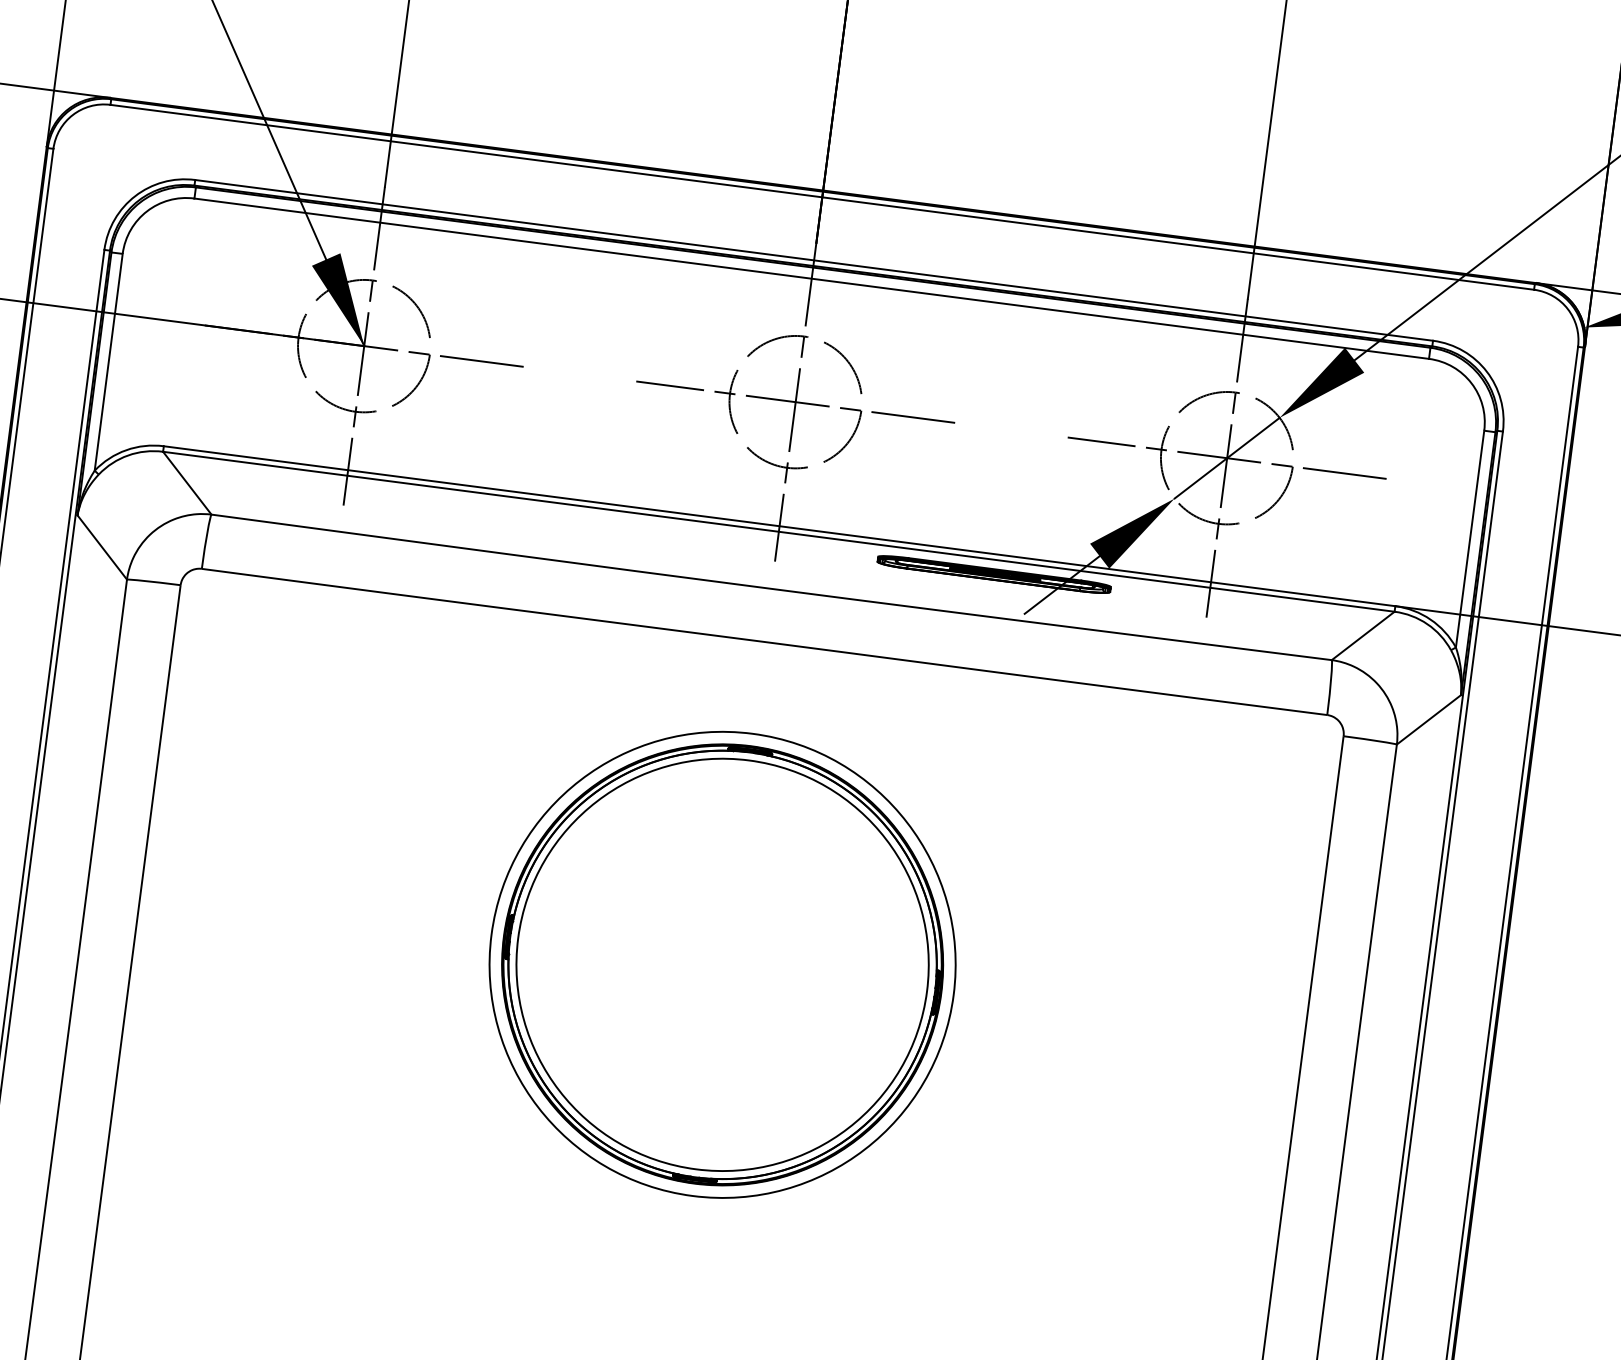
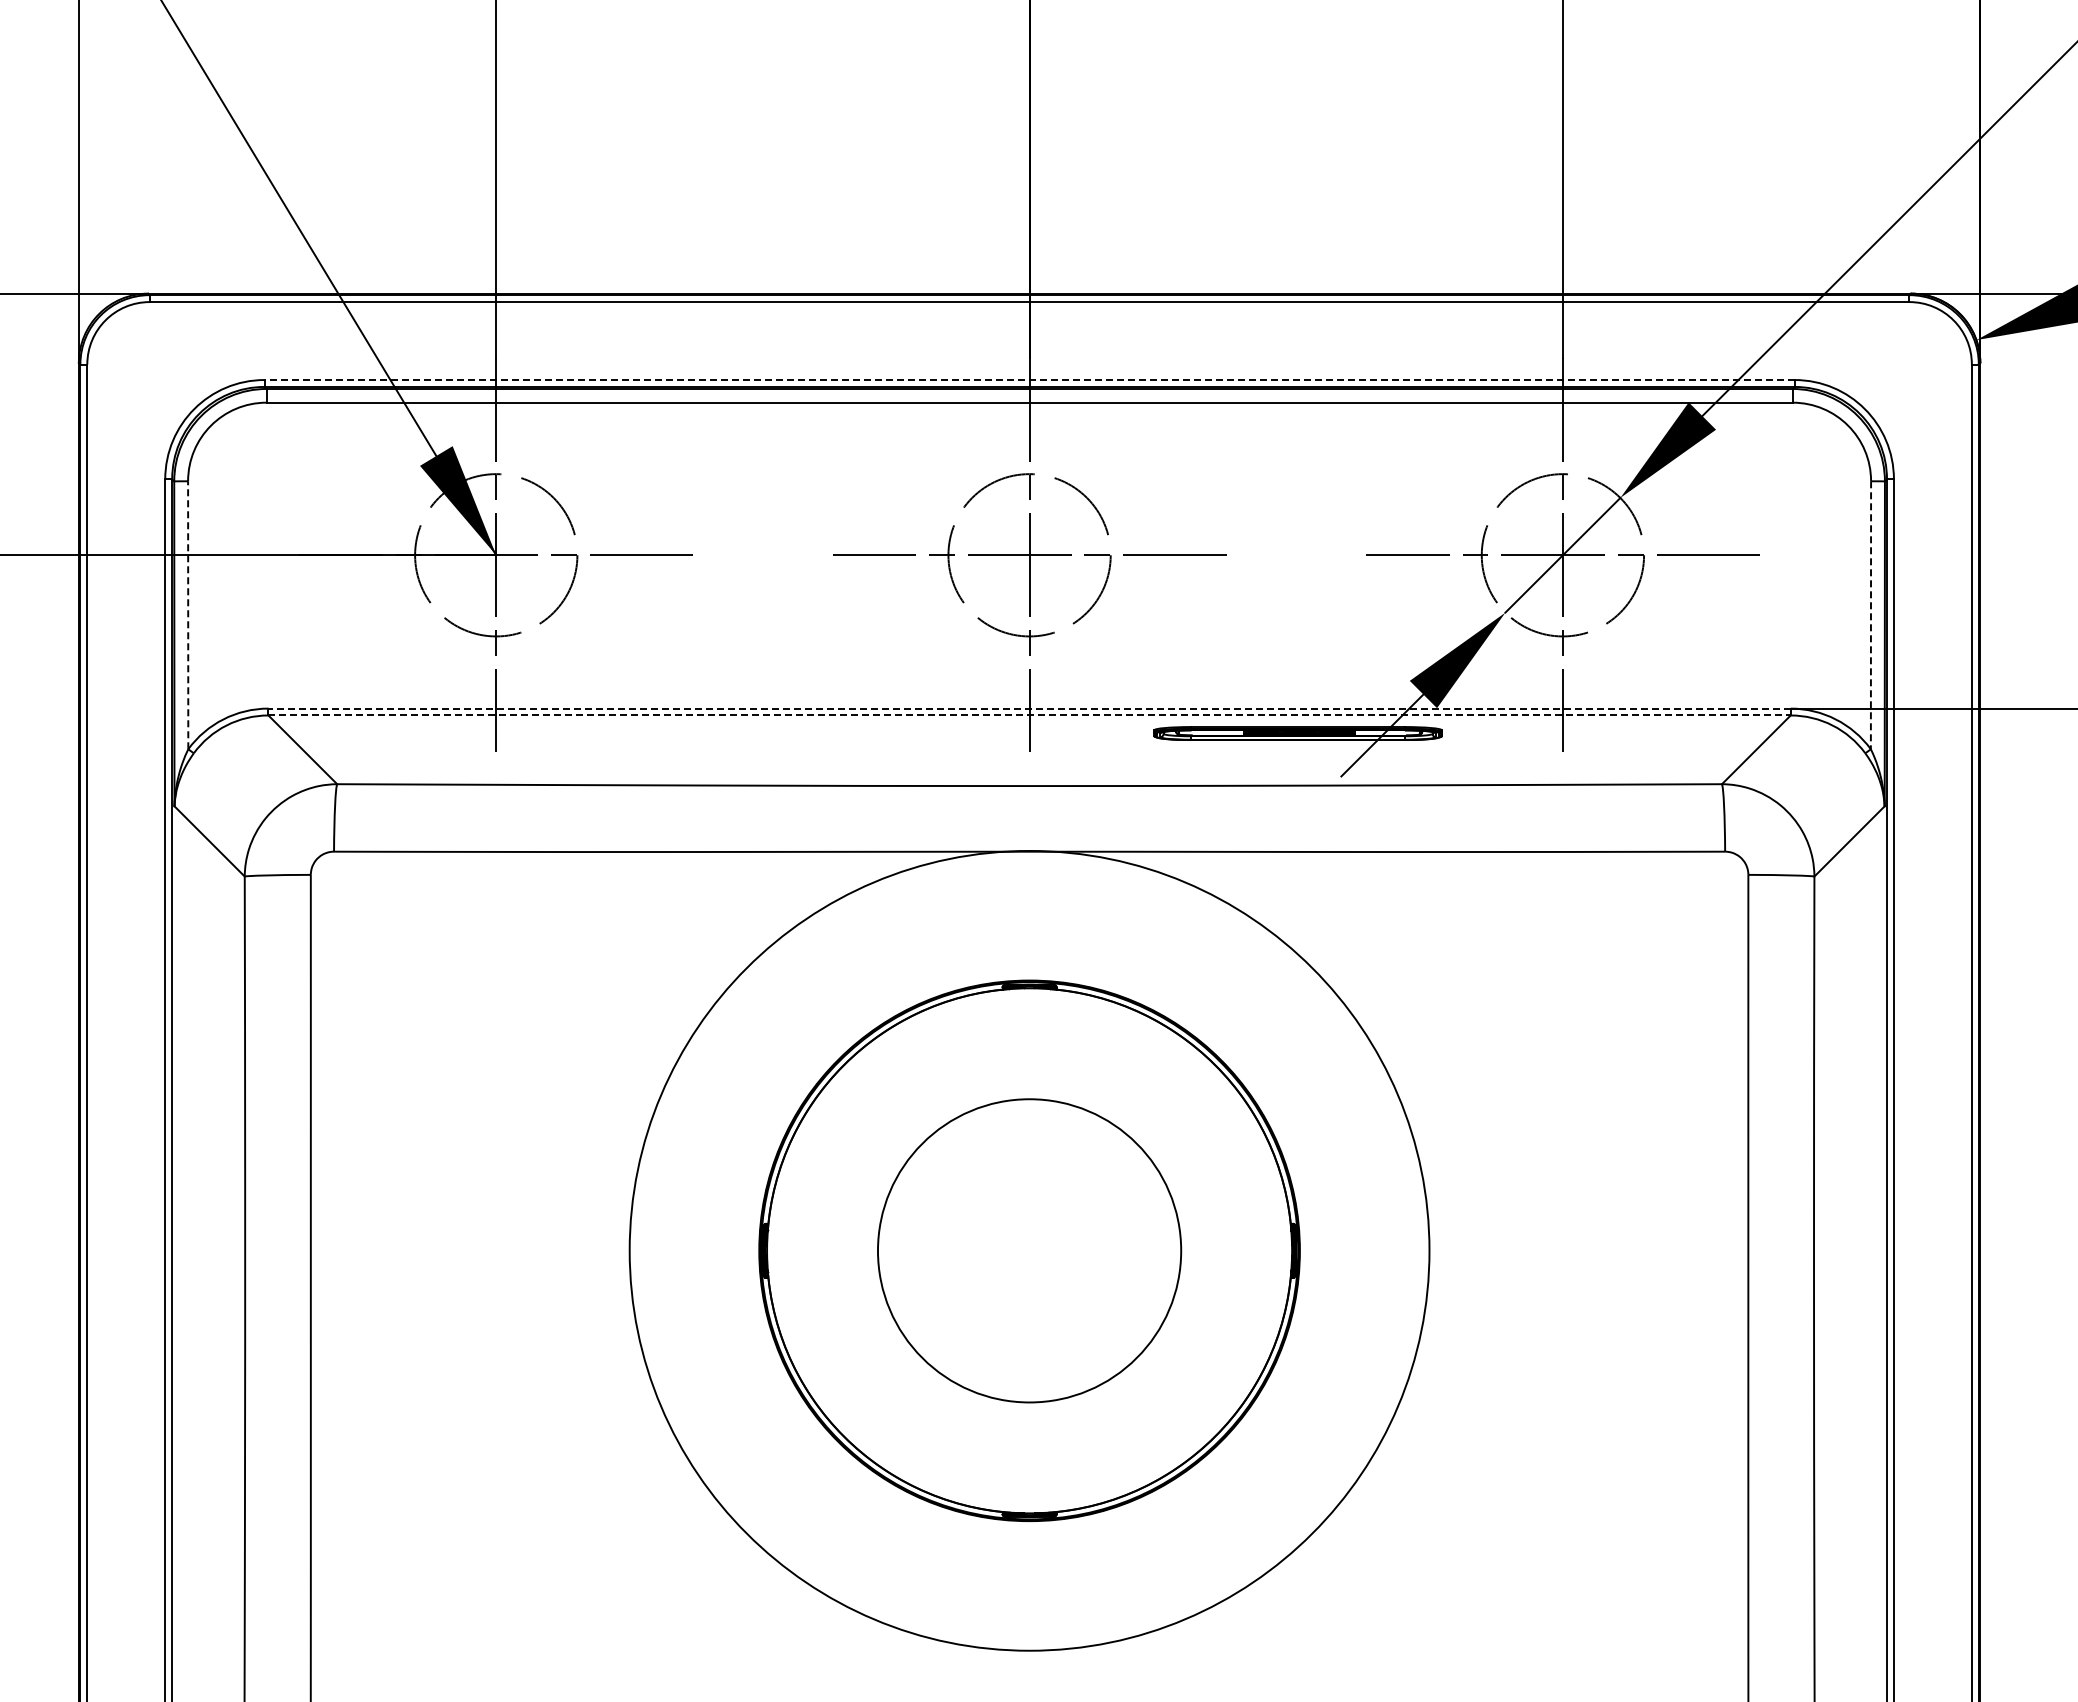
line: (813, 260) -> (1029, 380), solid -> dashed
line: (108, 362) -> (188, 615), solid -> dashed
line: (779, 526) -> (1029, 708), solid -> dashed
line: (779, 531) -> (1030, 715), solid -> dashed
line: (1469, 539) -> (1870, 615), solid -> dashed
circle: (722, 964) -> (1029, 1250), size x0.6
circle: (722, 964) -> (1029, 1250), size x1.4

